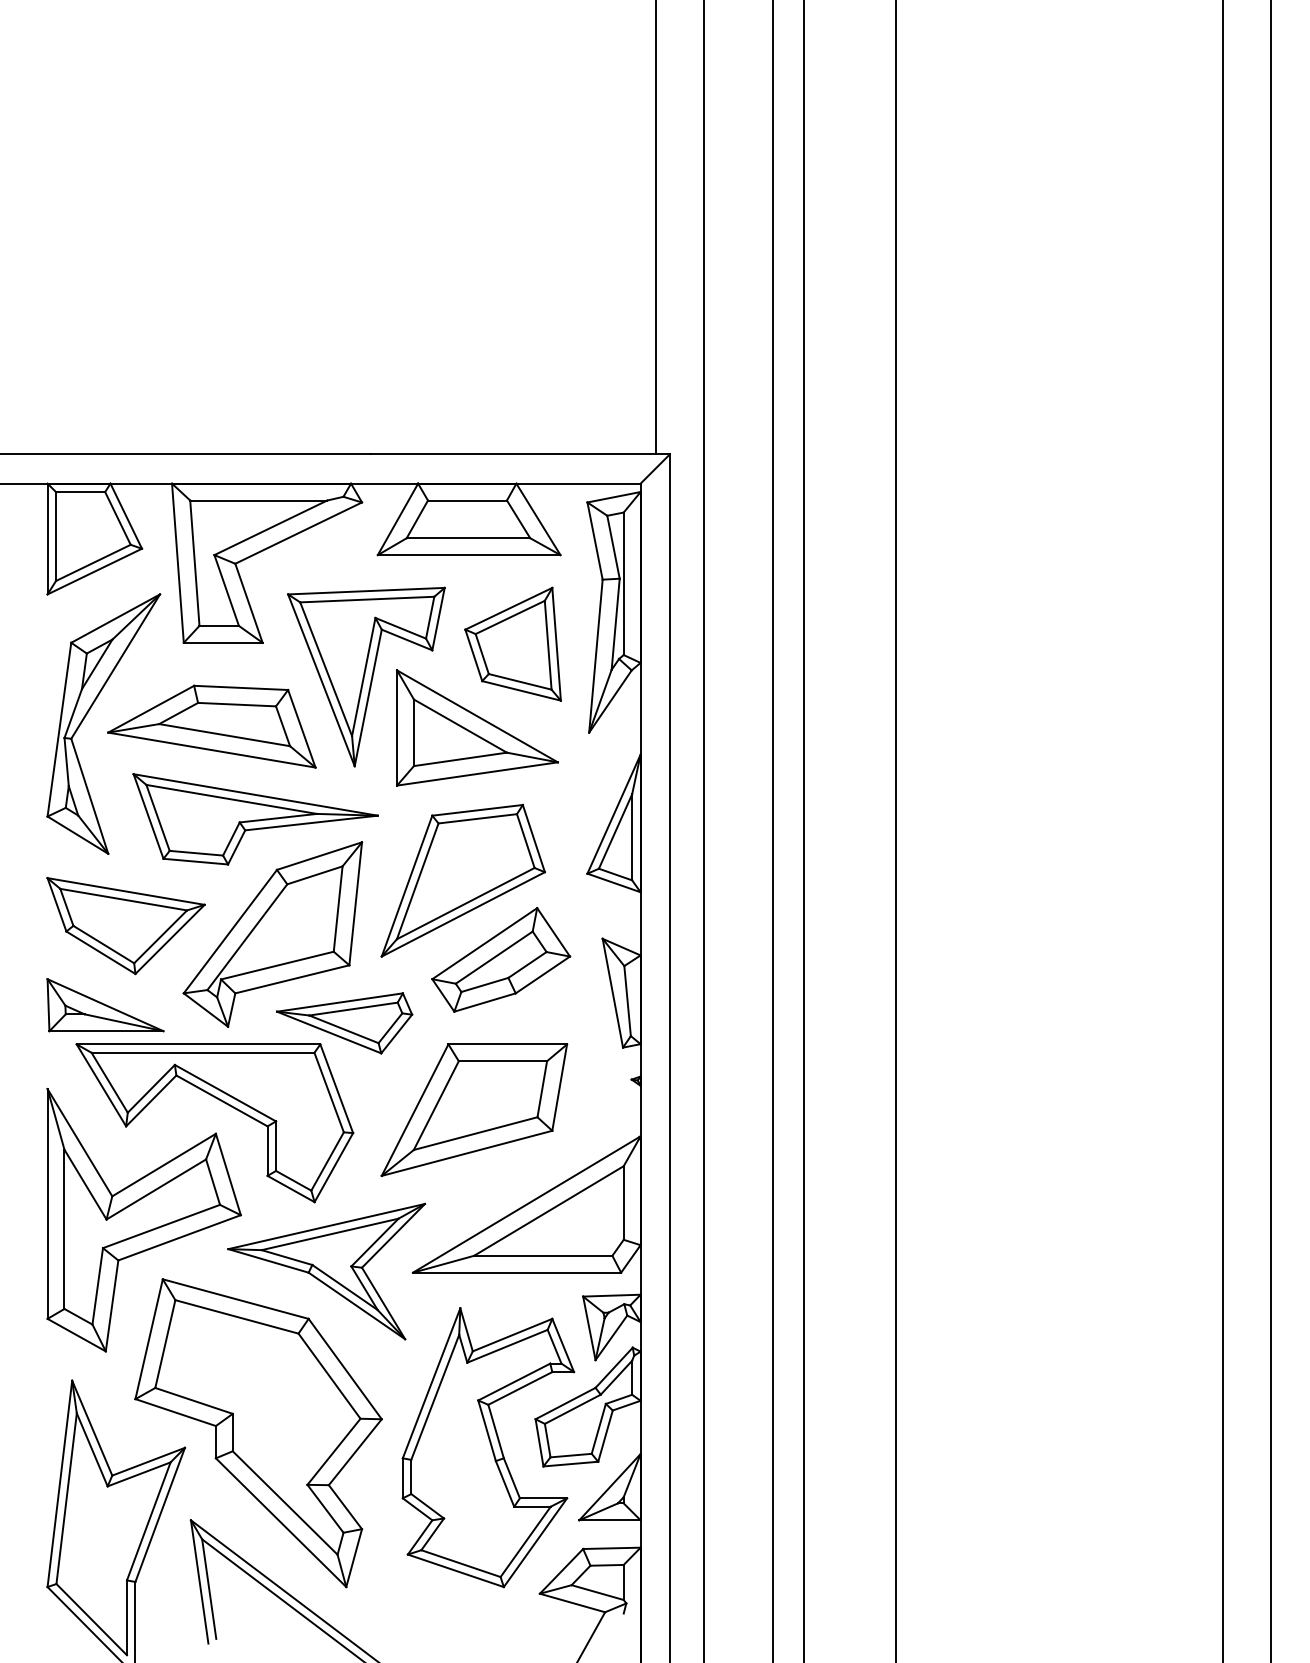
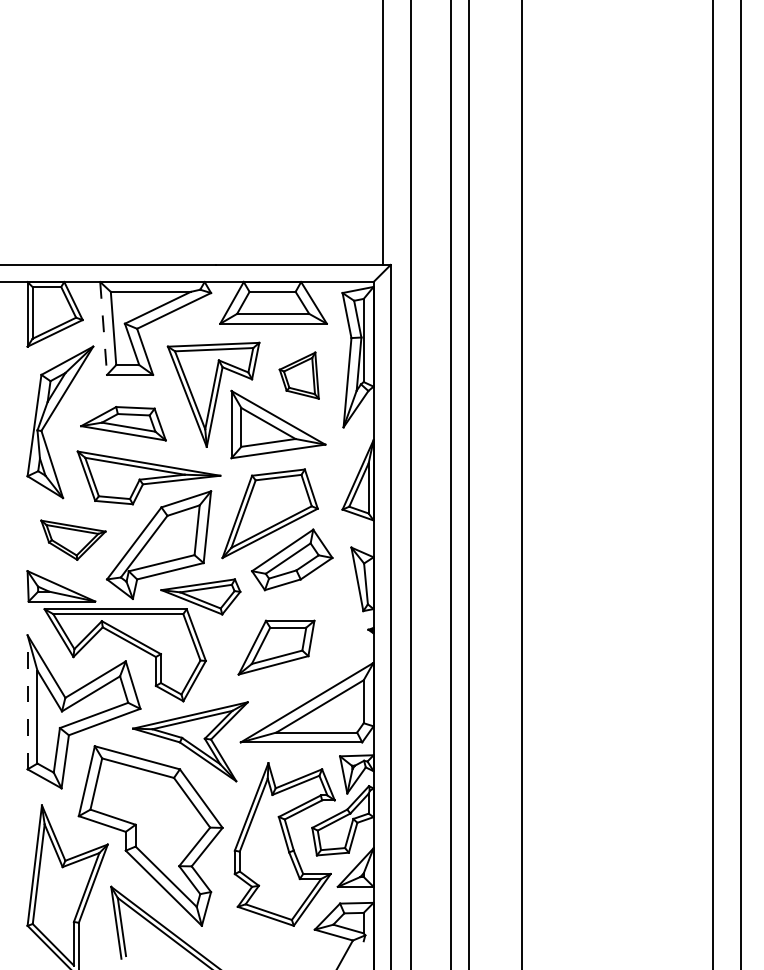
line: (177, 563) -> (103, 328), solid -> dashed
part: (513, 643) -> (299, 375), size x0.7
part: (211, 726) -> (123, 423), size x0.7
part: (126, 926) -> (73, 540), size x0.7
part: (474, 1110) -> (276, 647), size x0.7
line: (47, 1202) -> (27, 701), solid -> dashed

